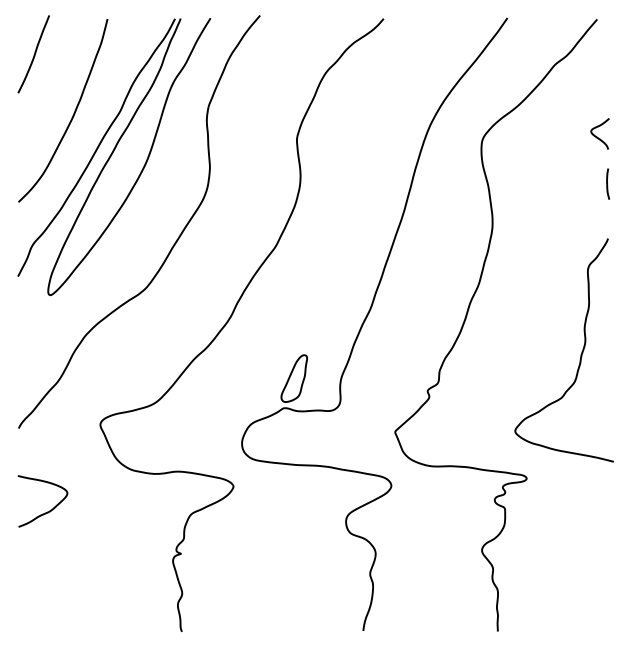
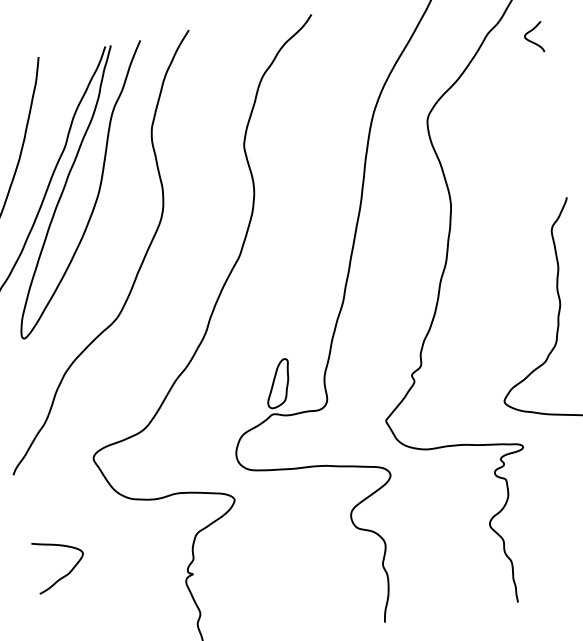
curve: (597, 136) -> (531, 40), moved
curve: (607, 183) -> (557, 143), removed
curve: (47, 511) -> (66, 574), moved

